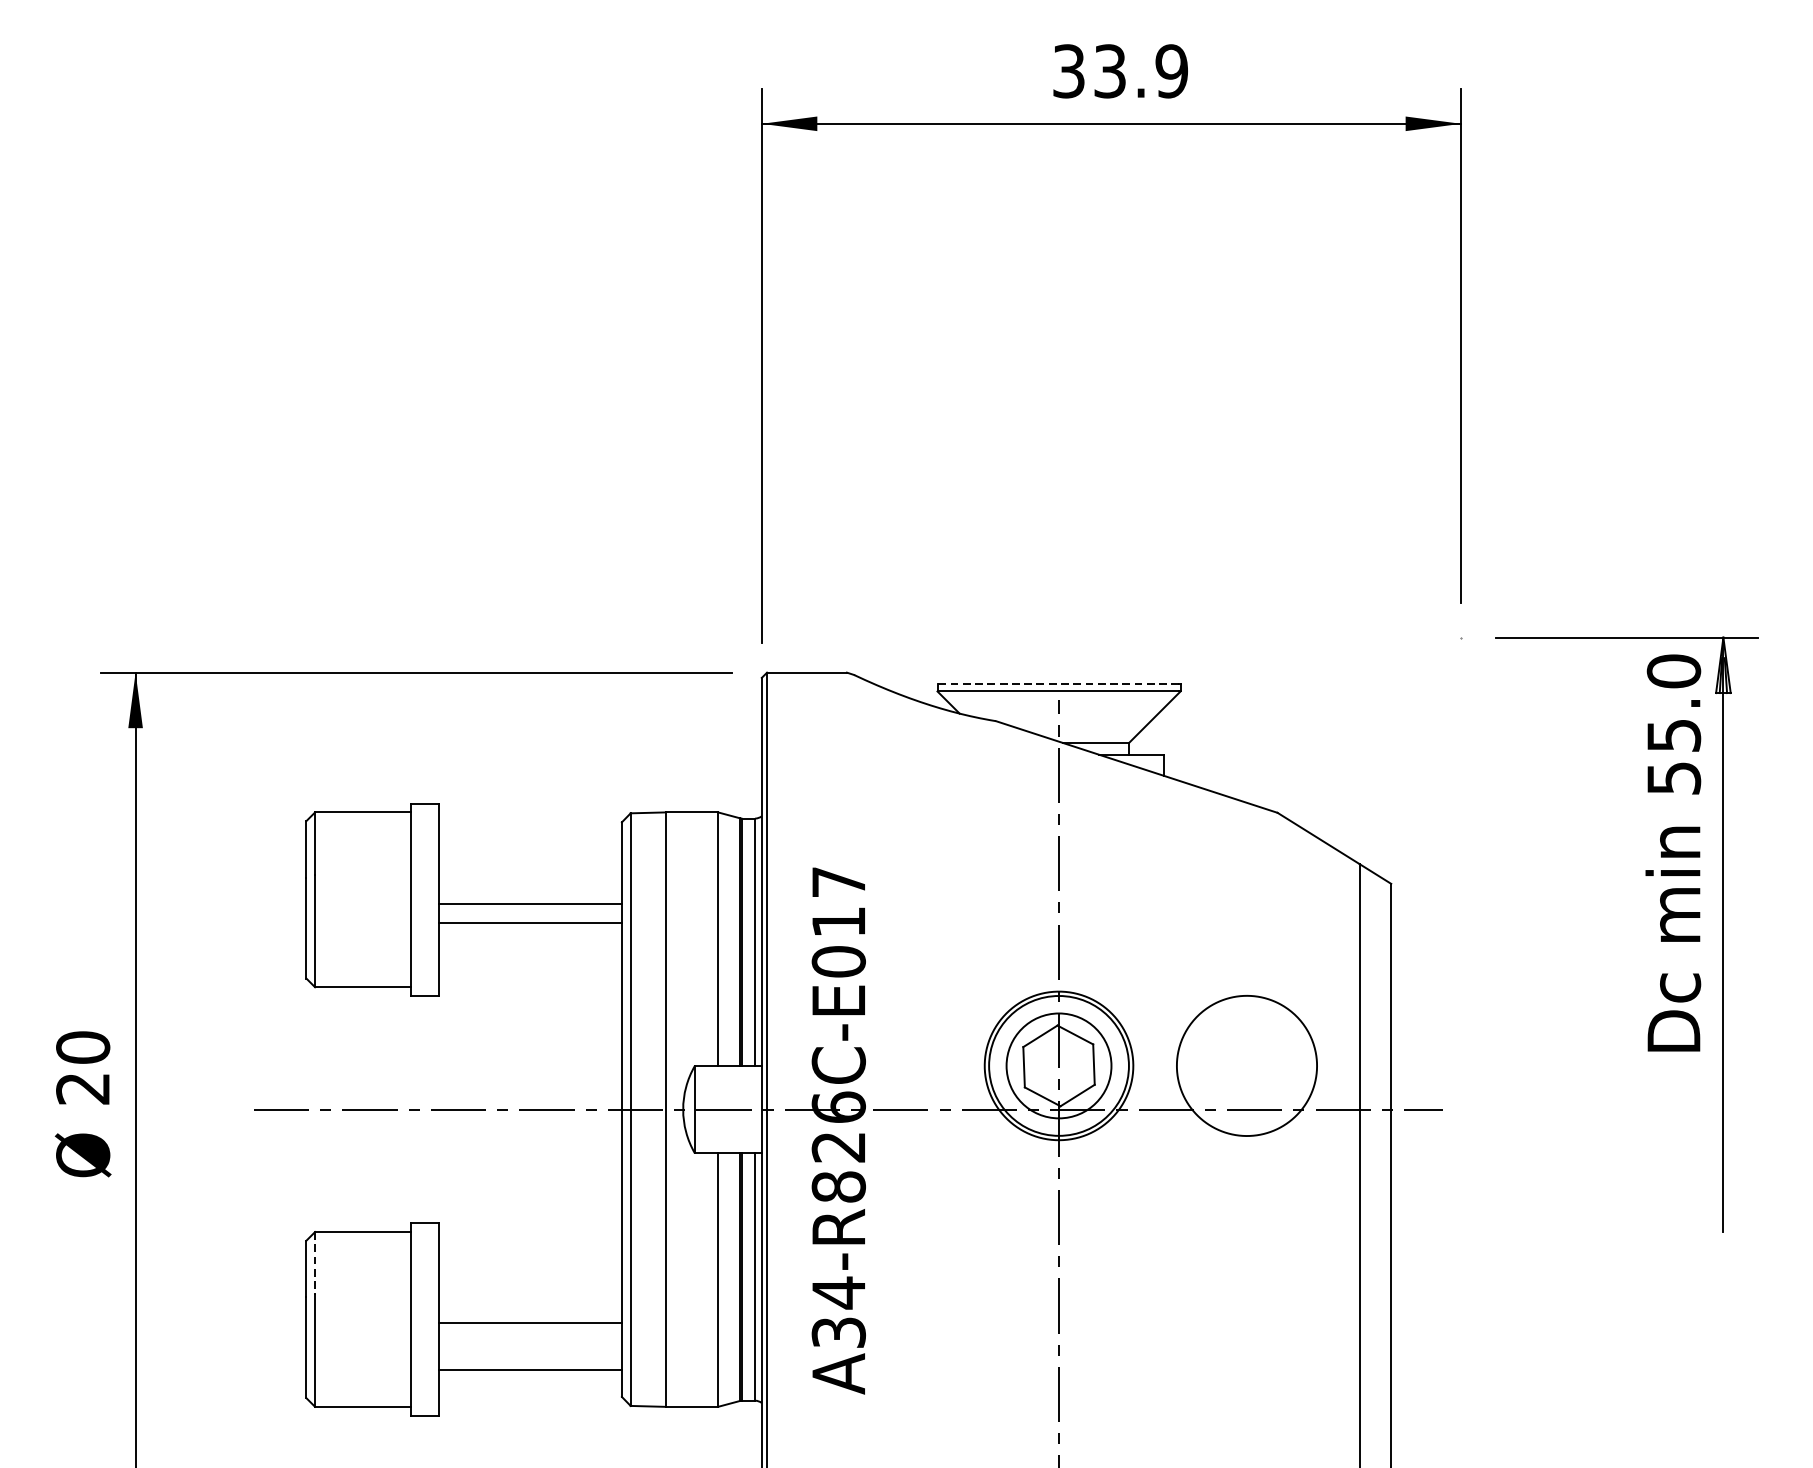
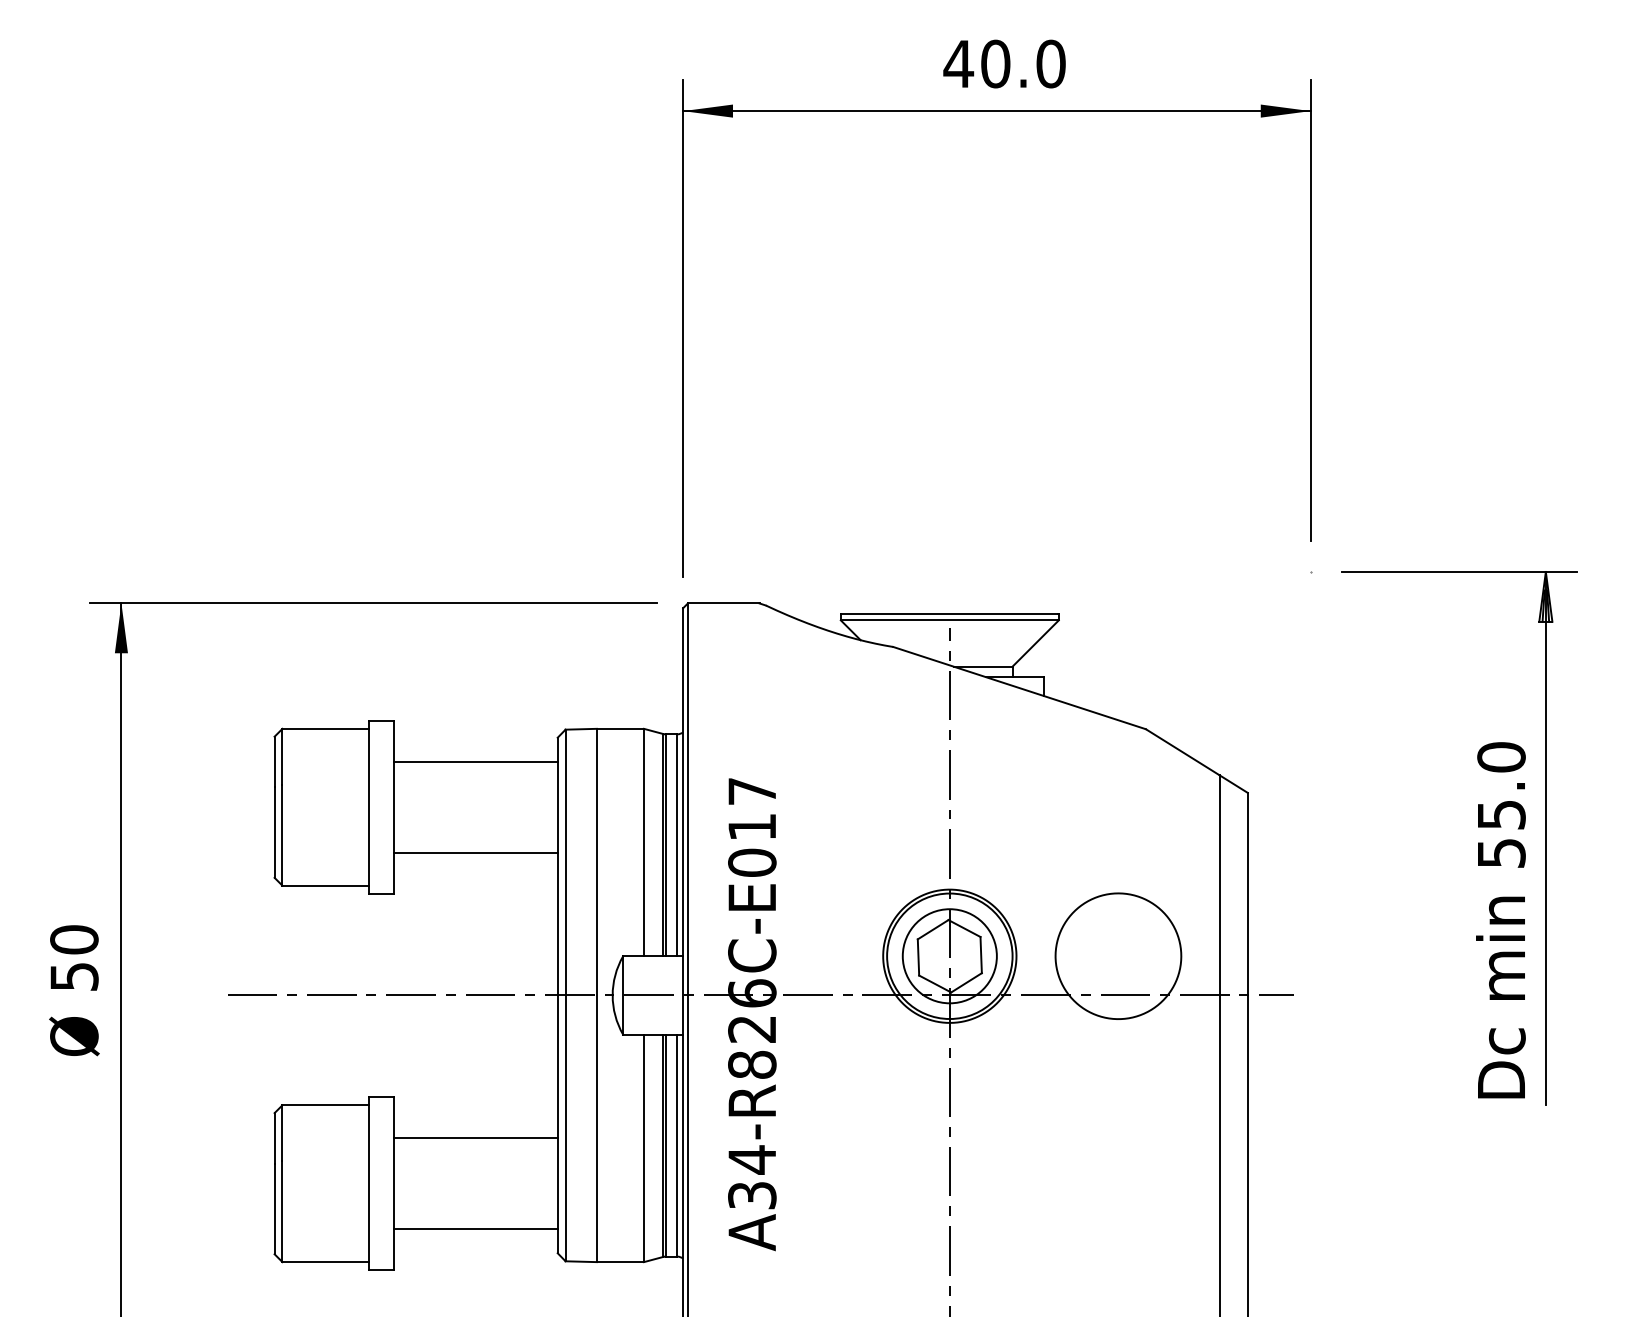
text: (1119, 70) -> (1004, 63), 33.9 -> 40.0
line: (1057, 684) -> (948, 614), dashed -> solid
text: (1672, 853) -> (1500, 920), moved
line: (530, 903) -> (475, 852), moved
line: (530, 922) -> (475, 761), moved
text: (83, 1088) -> (74, 976), 20 -> 50
line: (315, 1263) -> (282, 1133), dashed -> solid
line: (530, 1323) -> (475, 1138), moved

